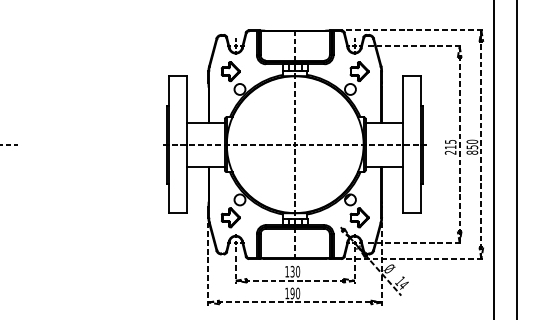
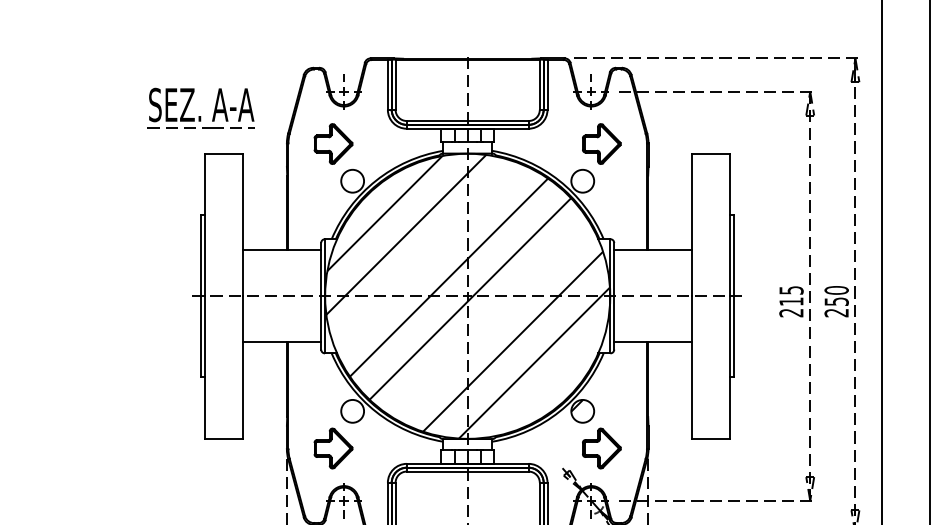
part: (166, 54) -> (199, 108), added
hatch: (295, 144) -> (468, 295), added
text: (472, 152) -> (836, 312), 850 -> 250

